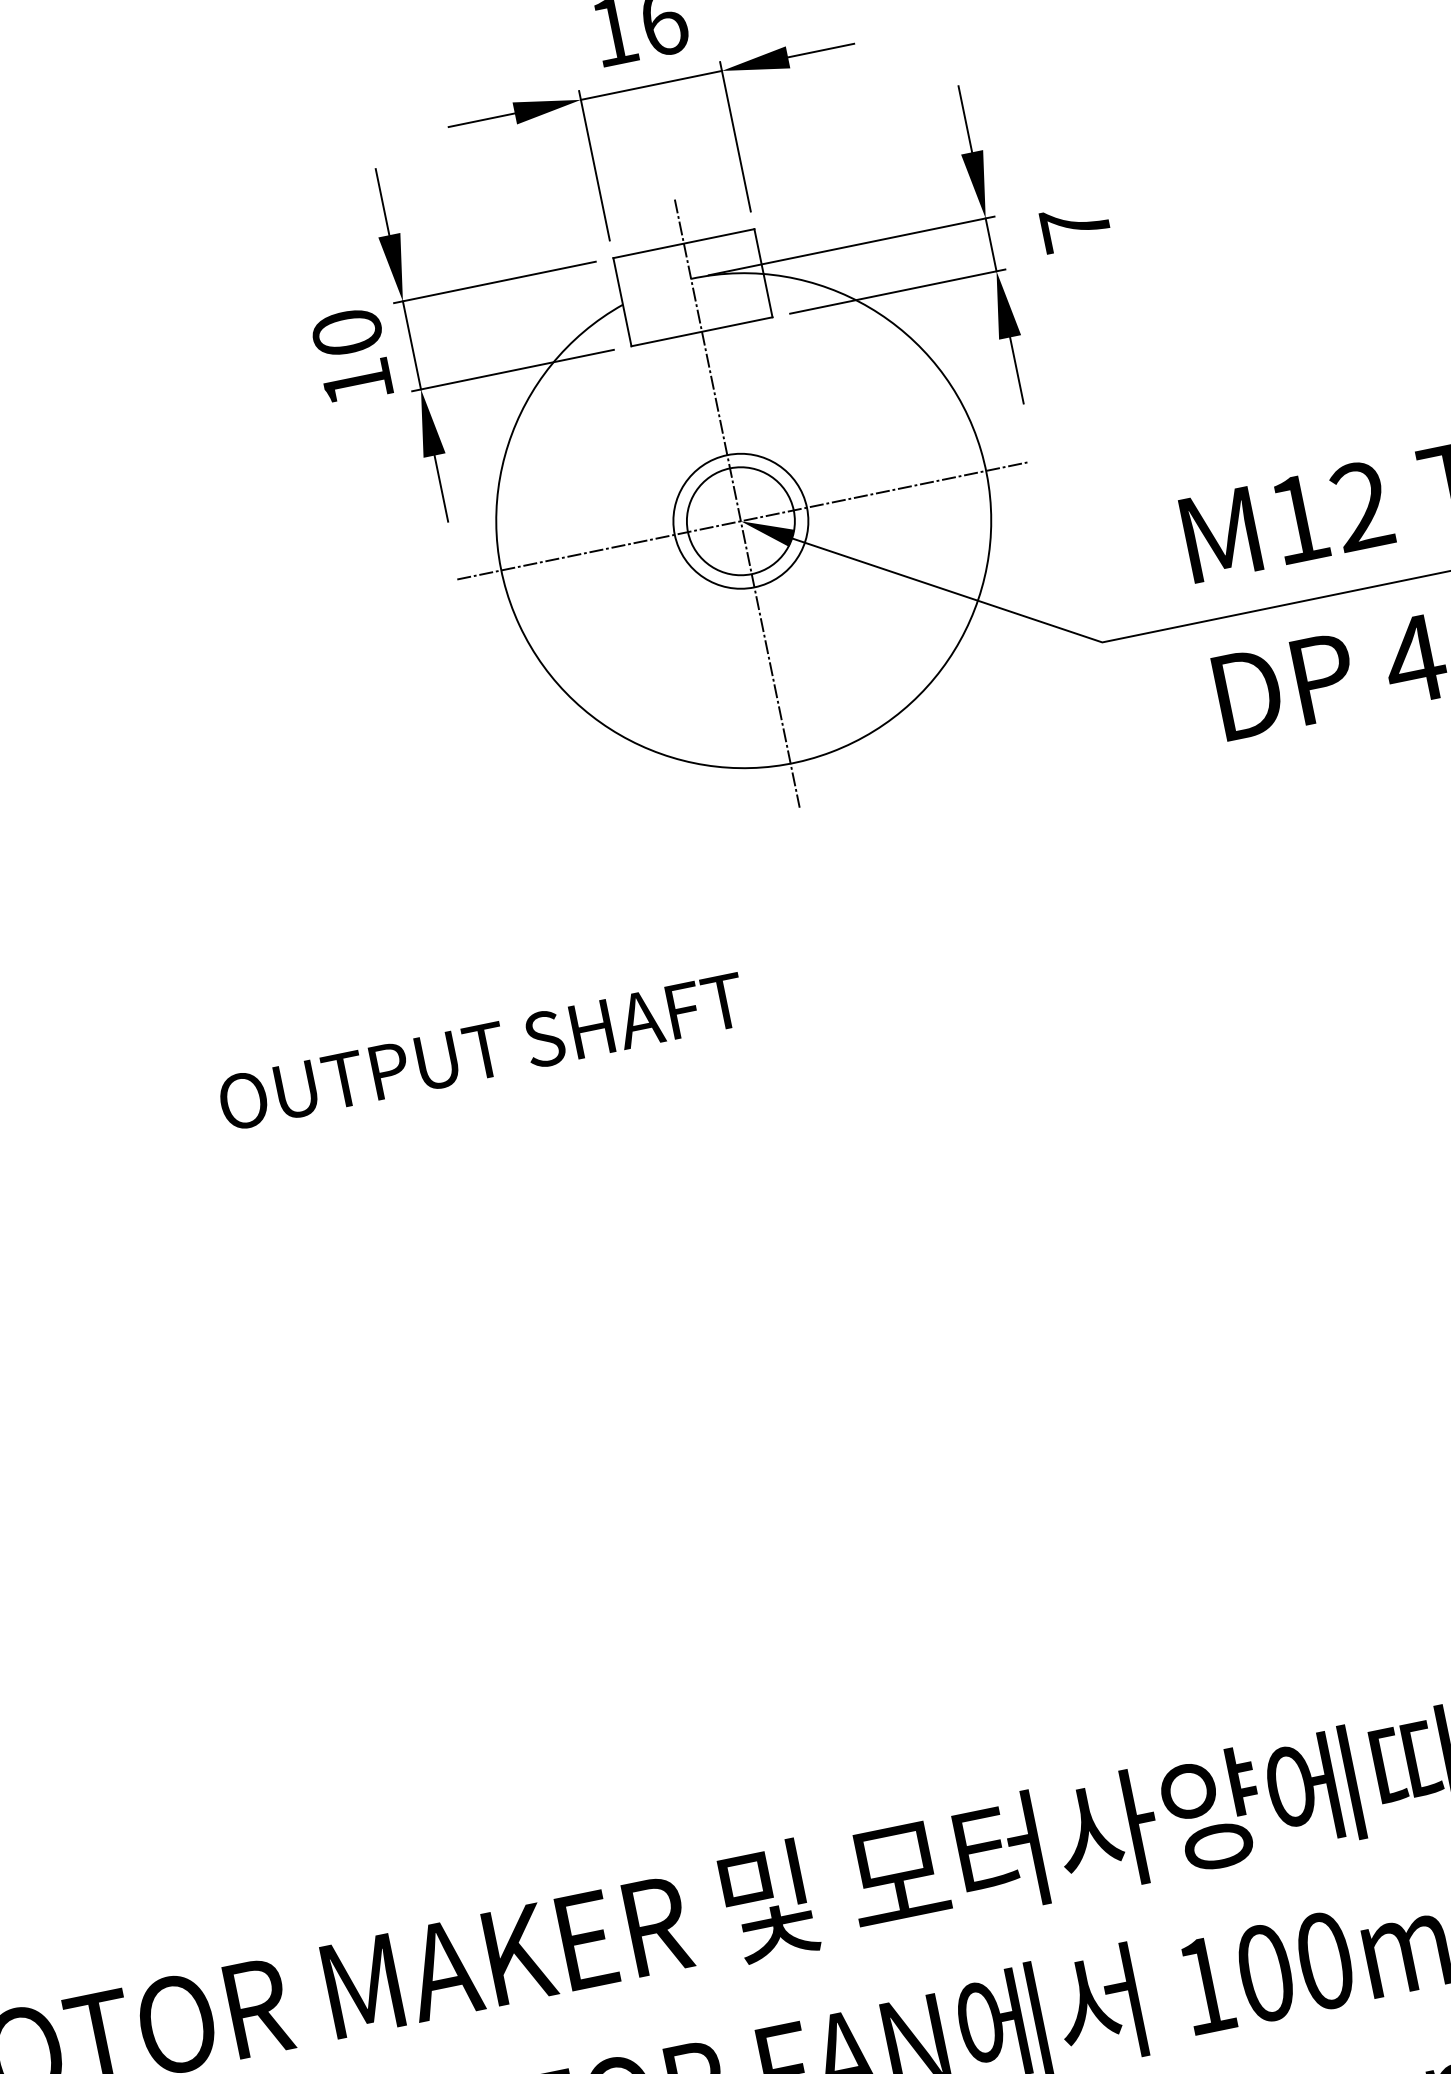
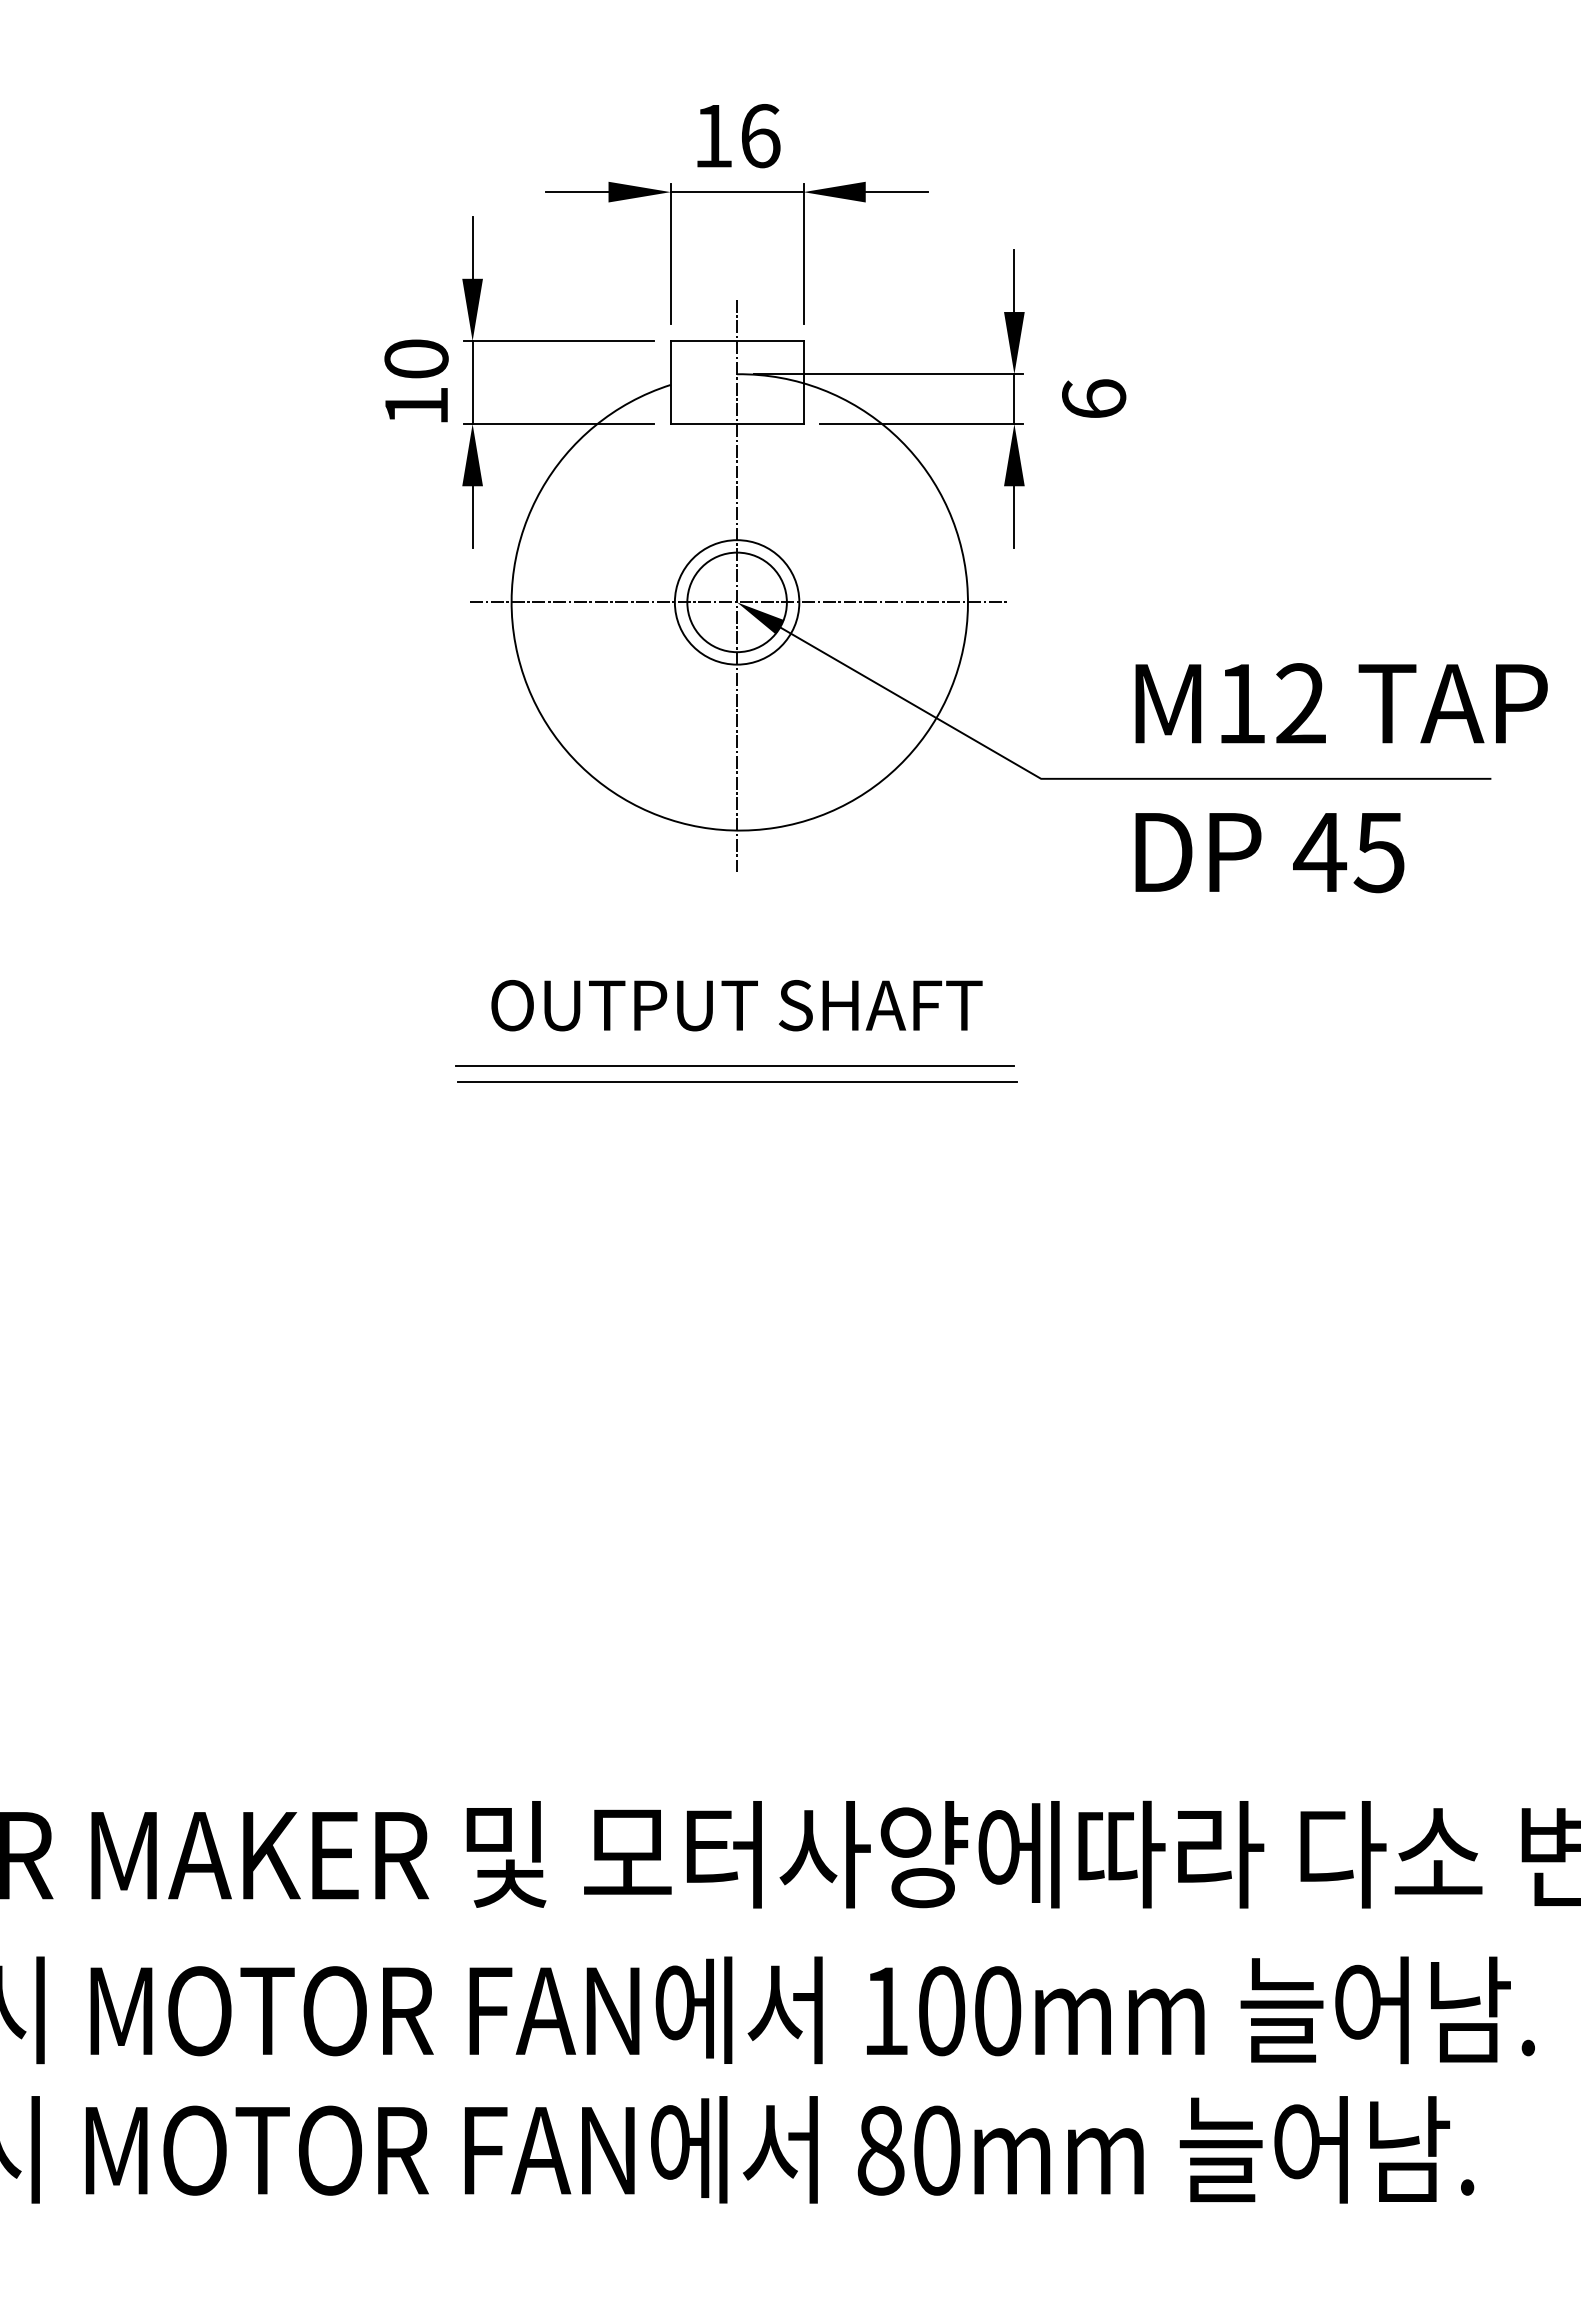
text: (1076, 226) -> (1094, 398), 7 -> 6
line: (839, 1014) -> (734, 1066), added
line: (845, 1030) -> (737, 1081), added
text: (481, 1051) -> (736, 1005), moved

